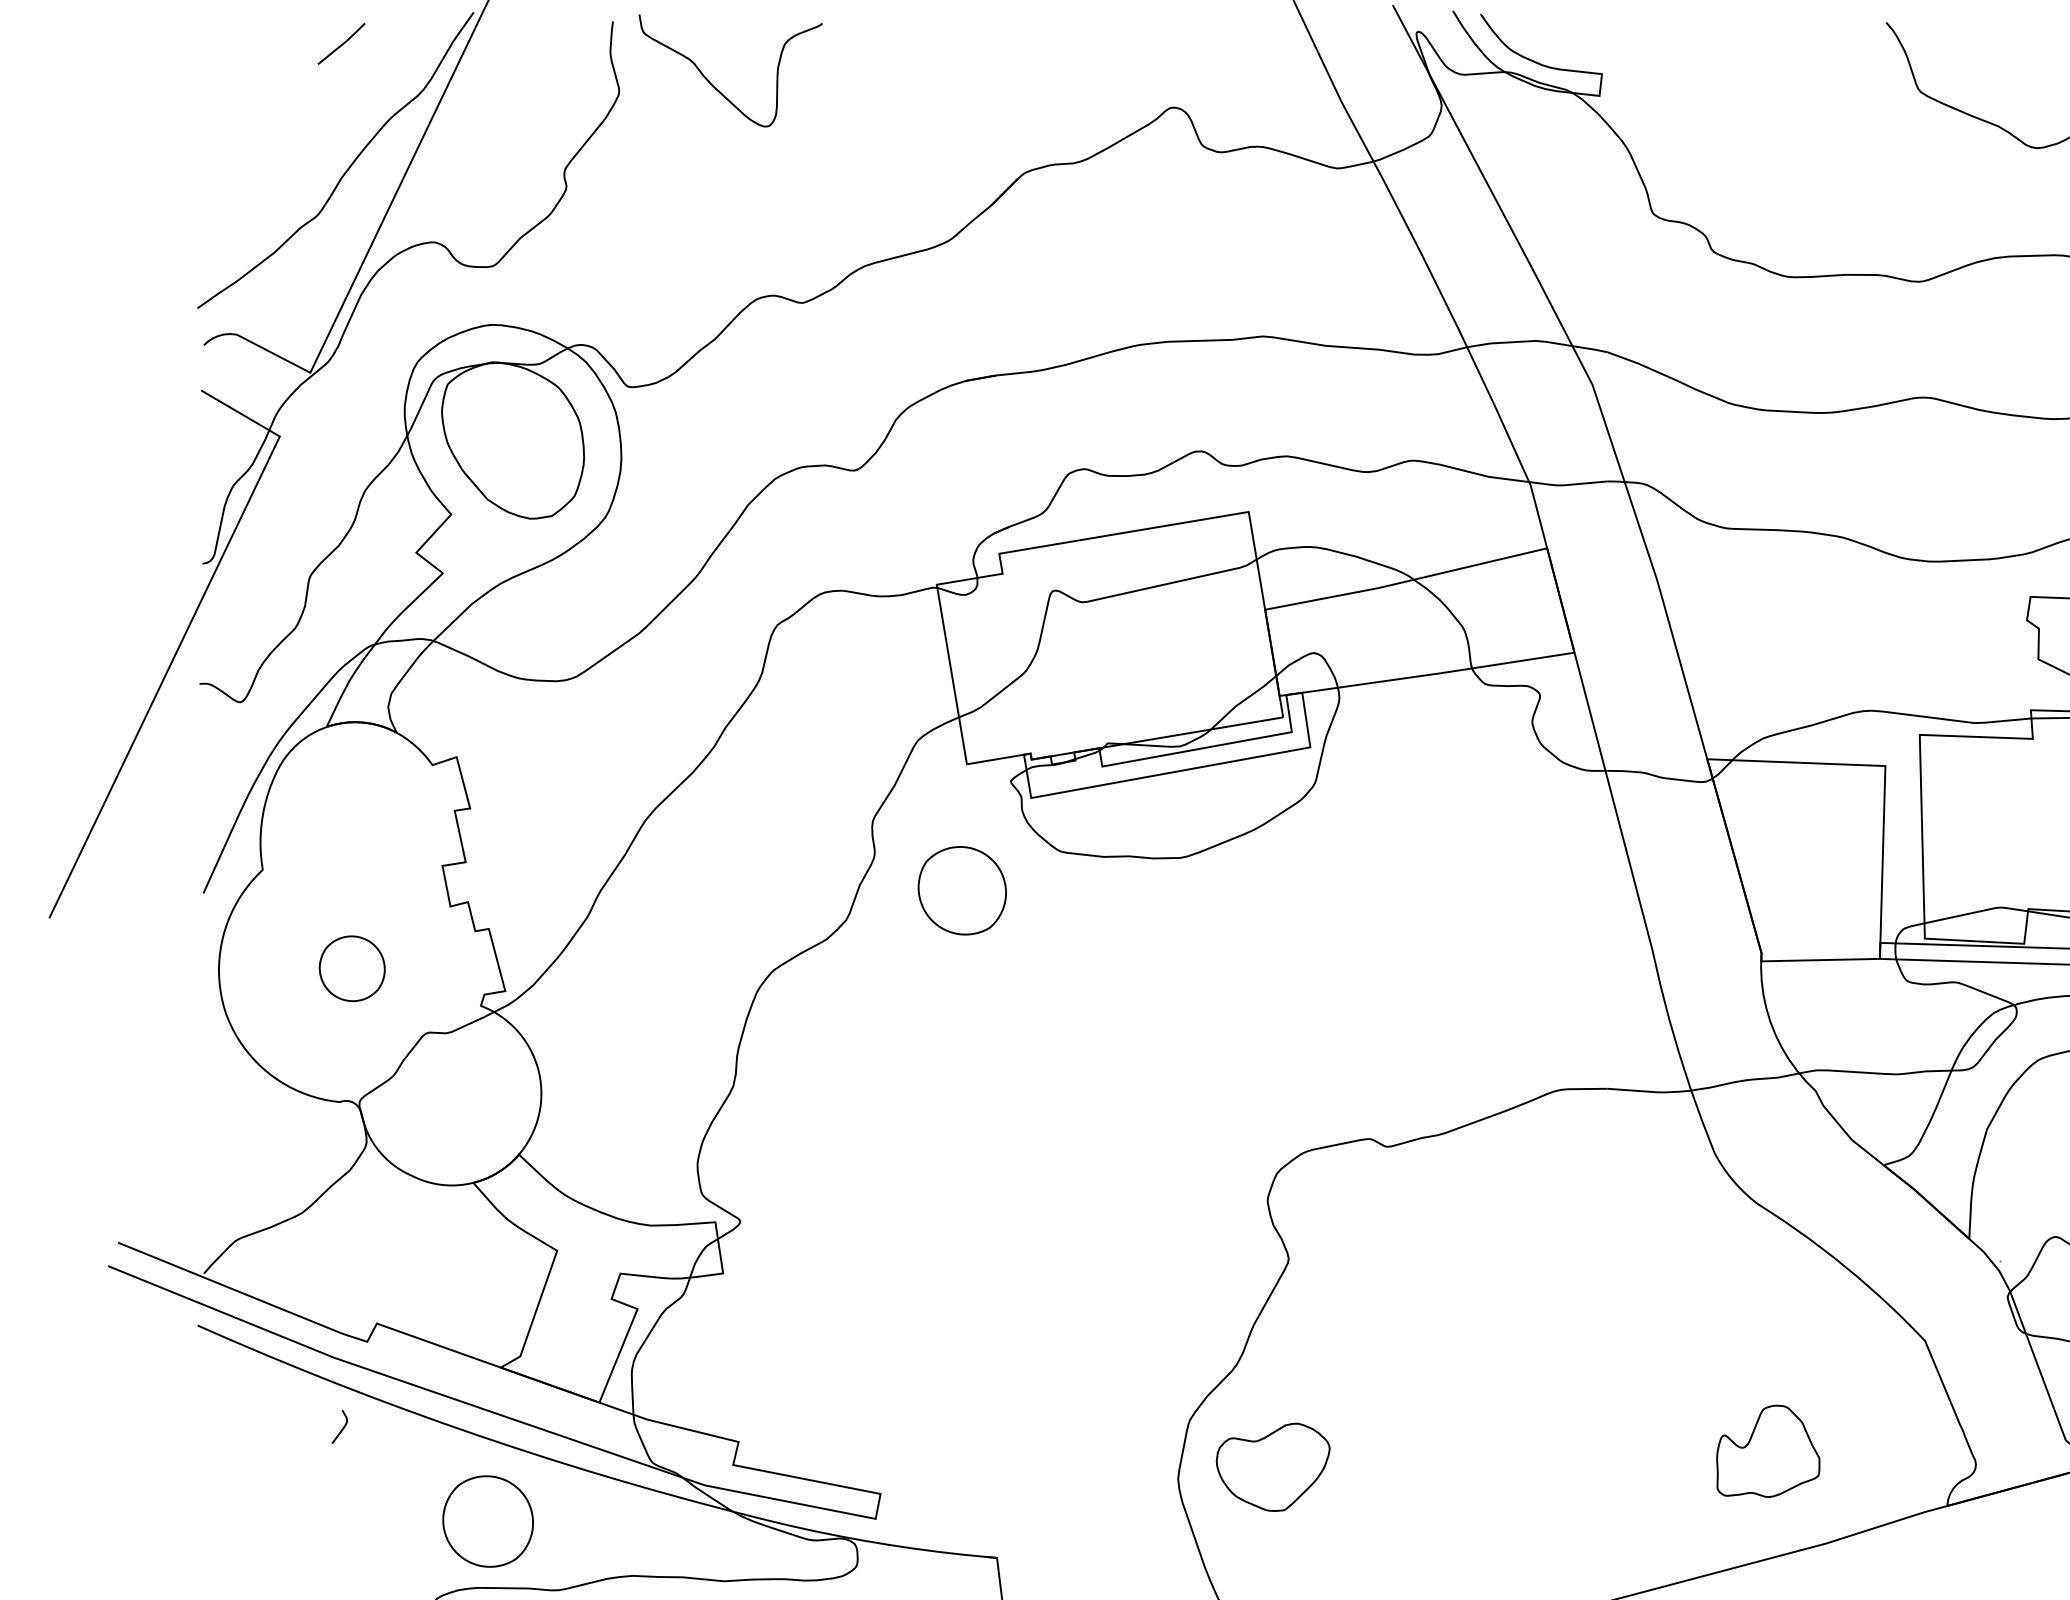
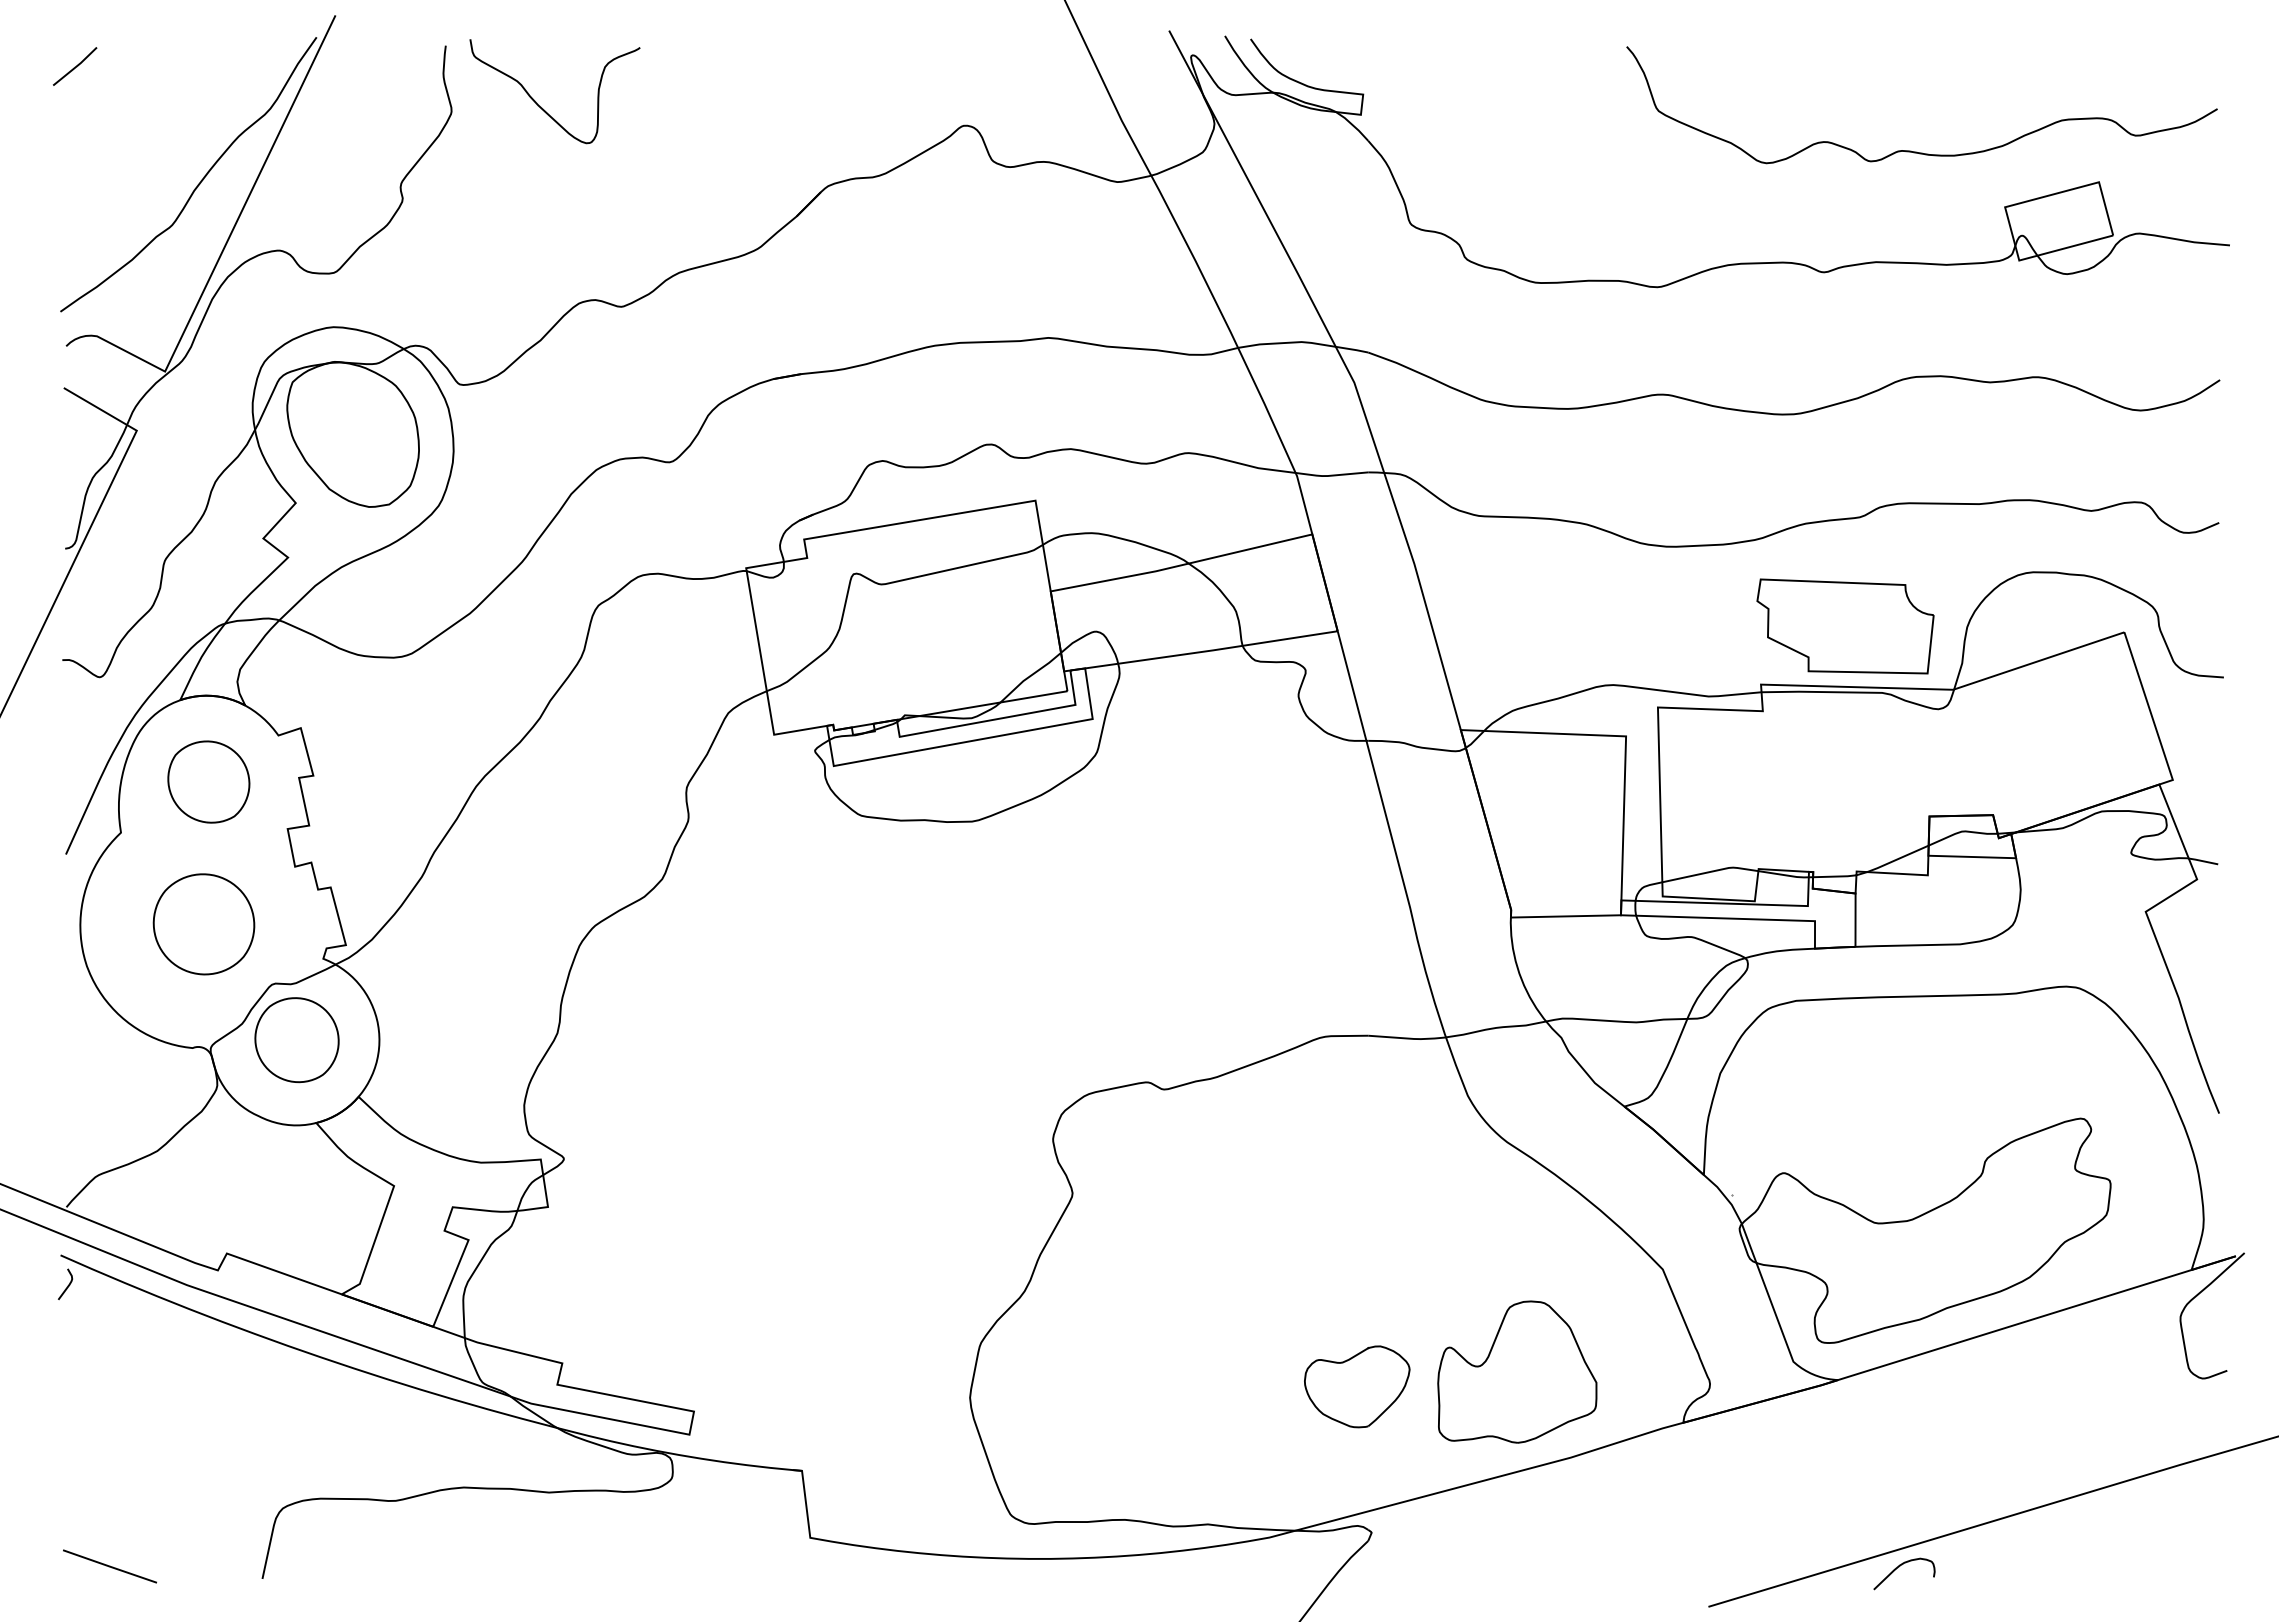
line: (342, 43) -> (75, 66), moved
part: (961, 890) -> (208, 781), moved
part: (351, 968) -> (203, 924), size x1.67
curve: (342, 1428) -> (67, 1285), moved
part: (1768, 1450) -> (1517, 1371), size x1.67
part: (1273, 1466) -> (1357, 1386), moved
part: (487, 1521) -> (296, 1040), moved

